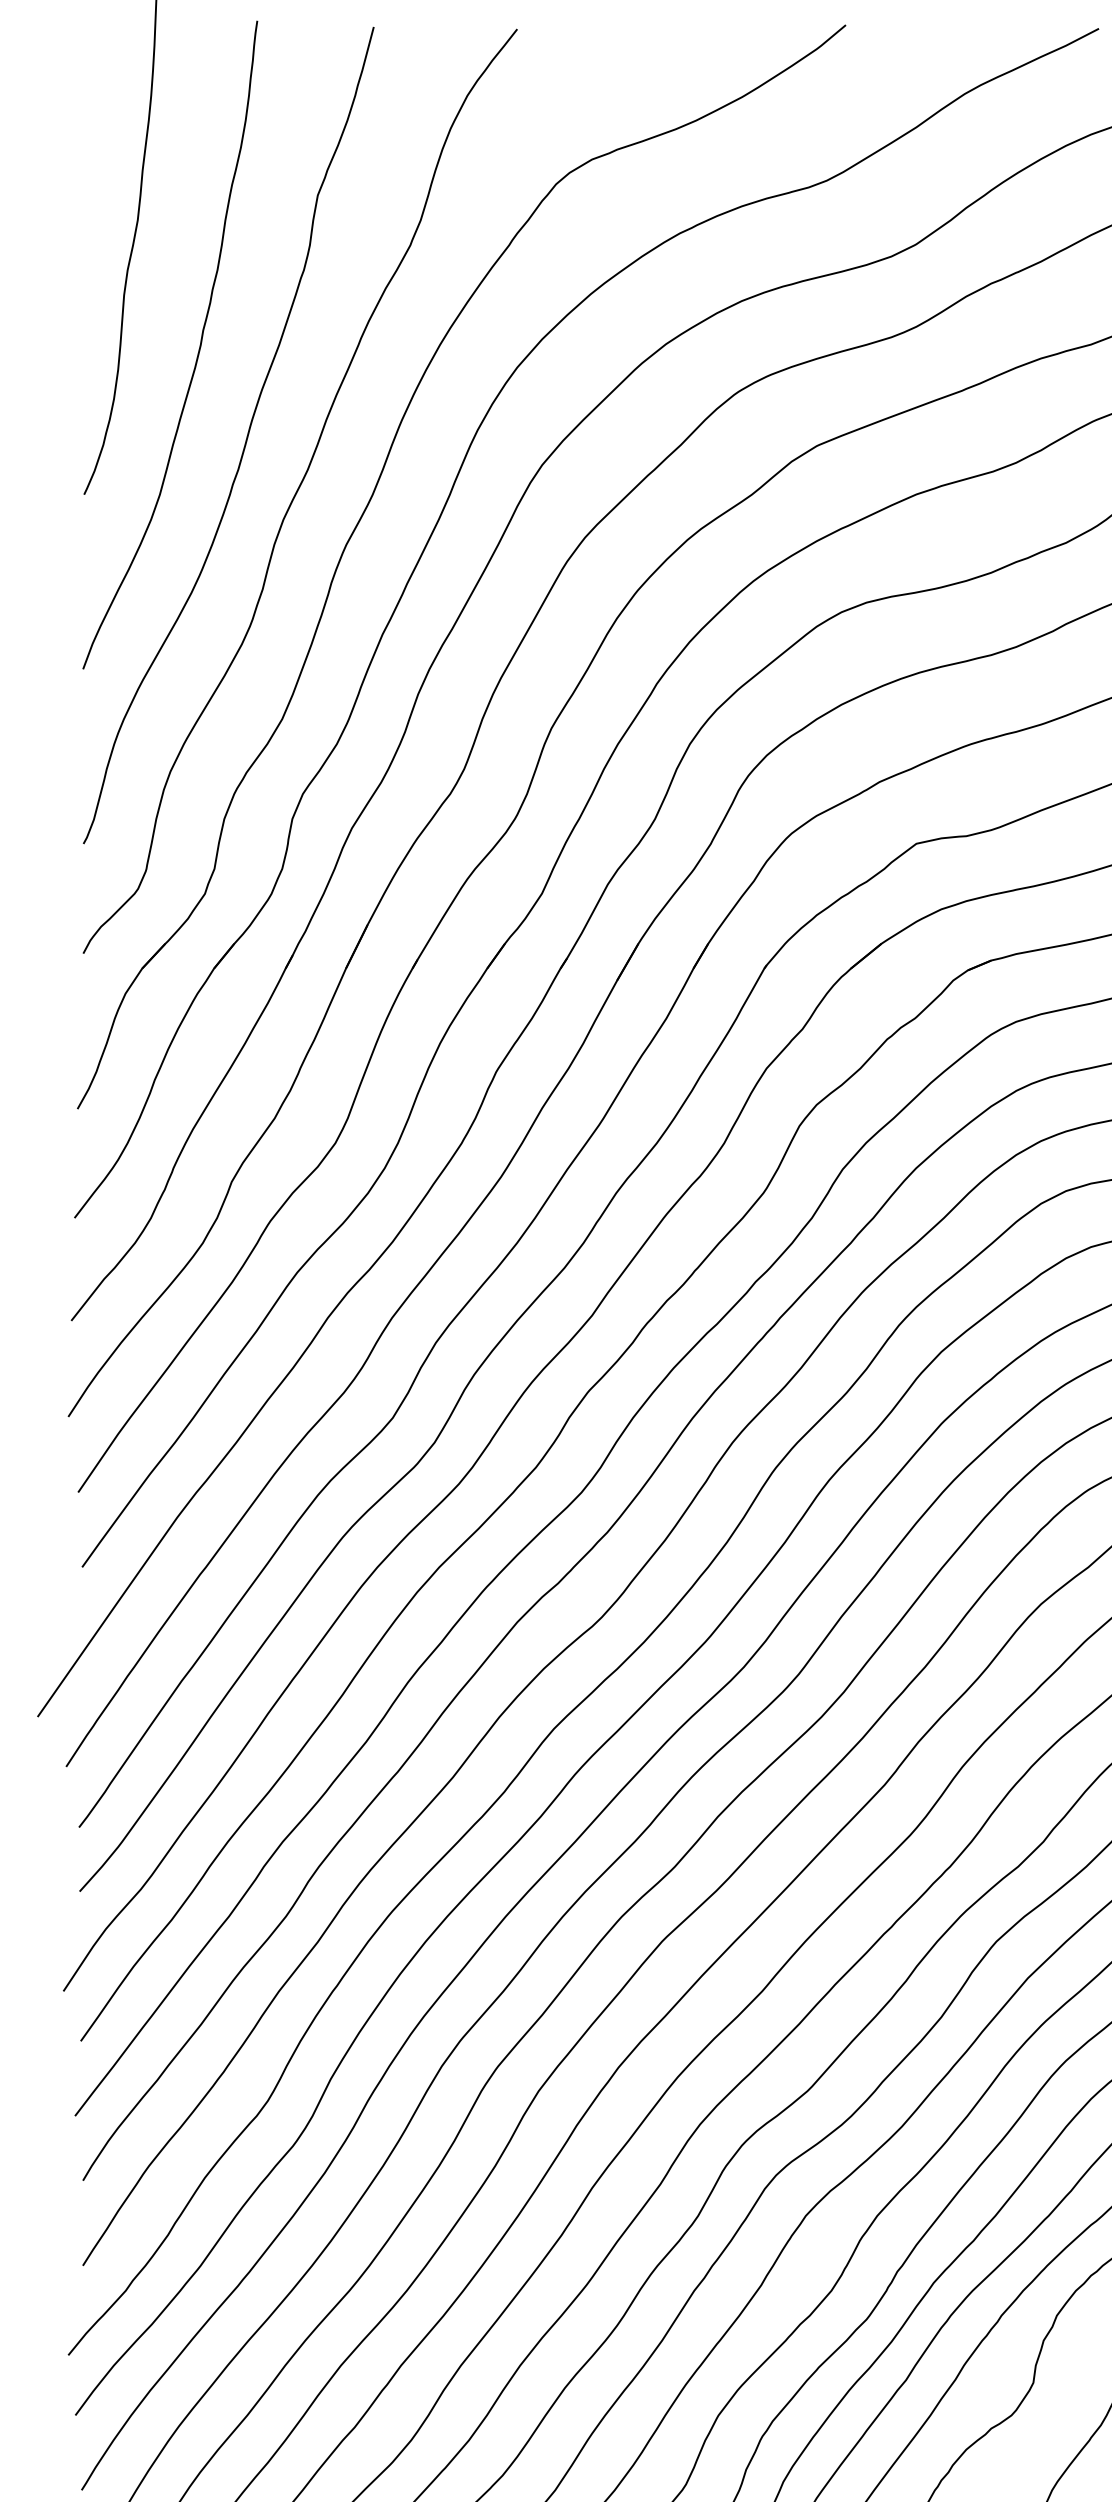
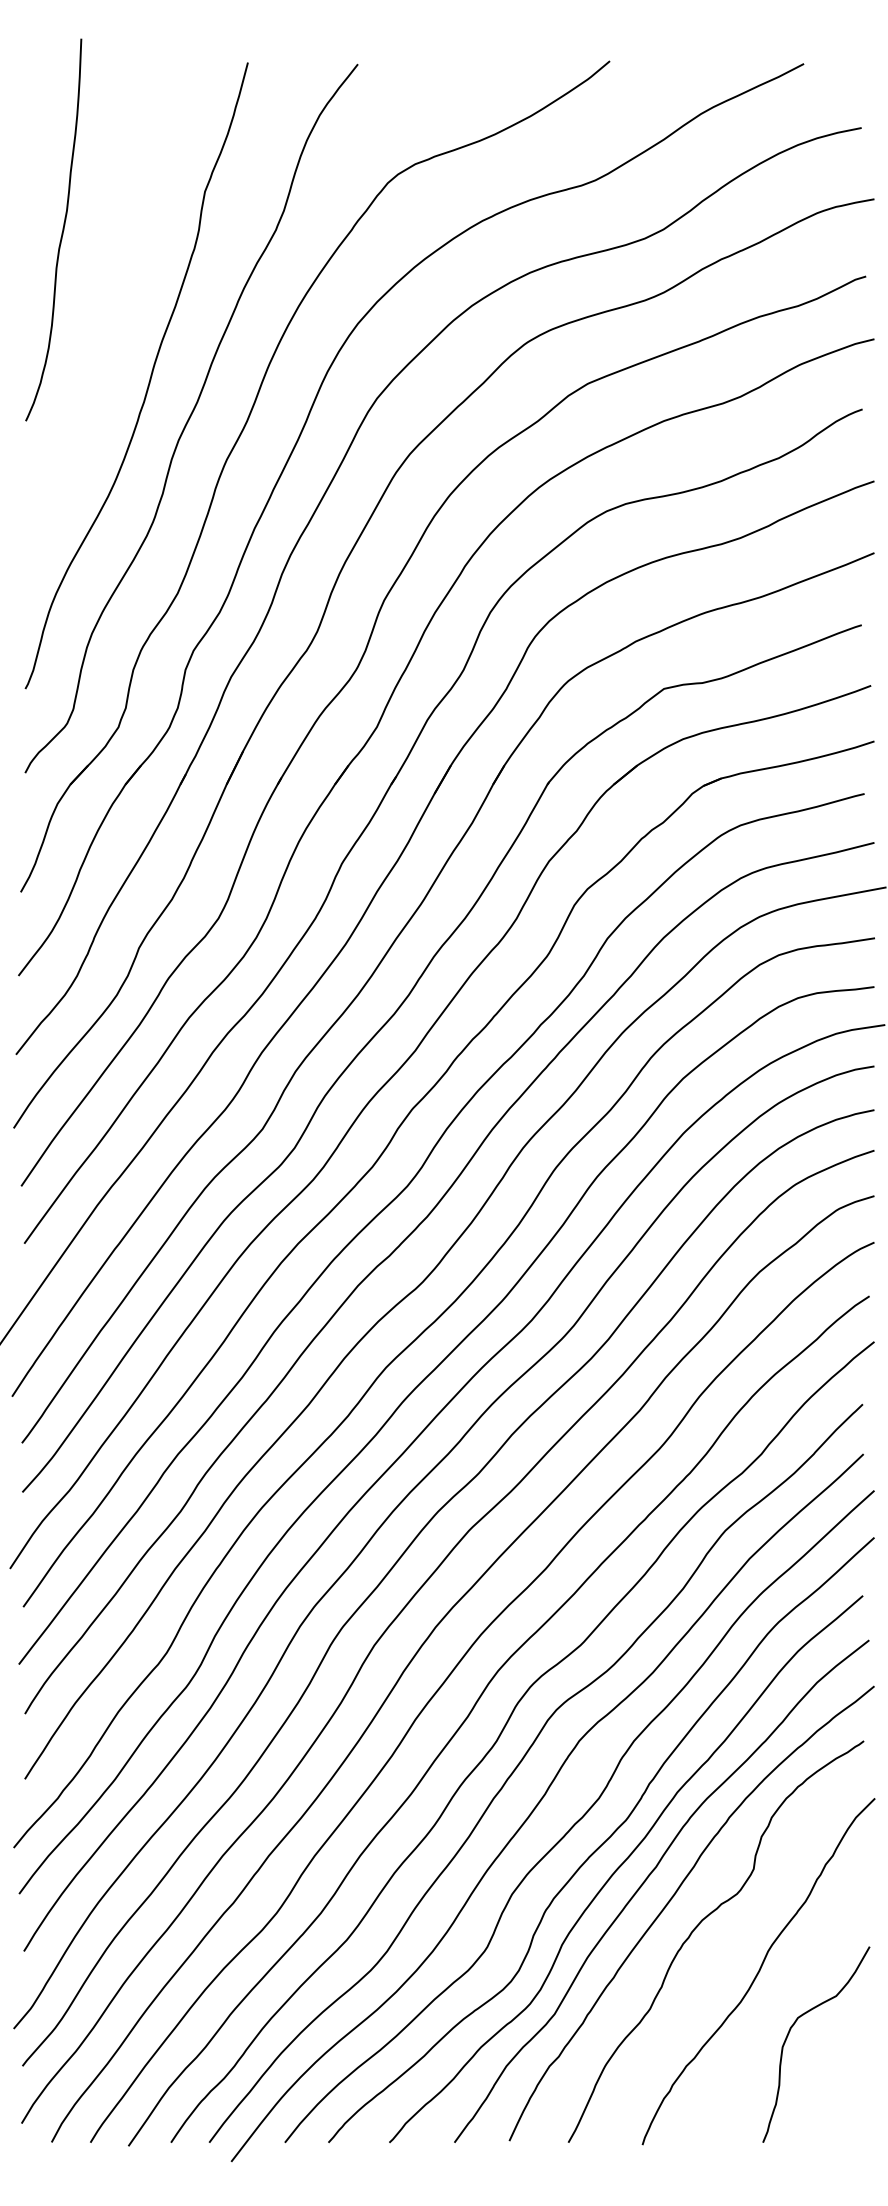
curve: (197, 352) -> (112, 312), removed

